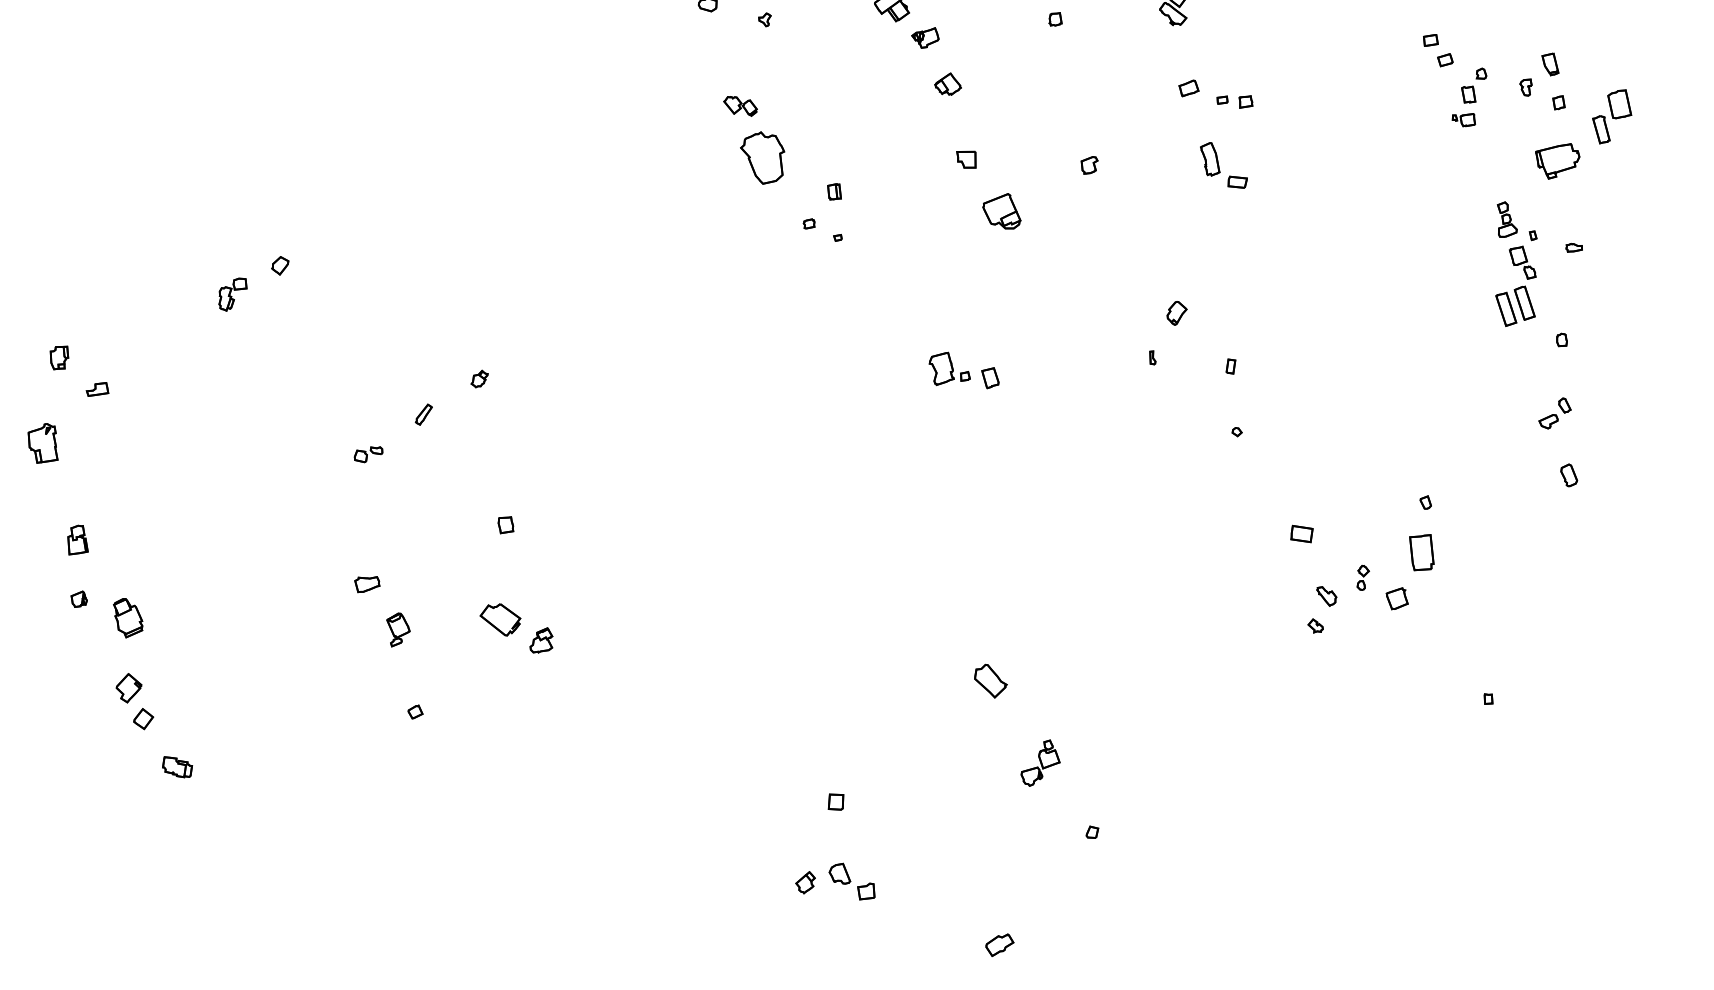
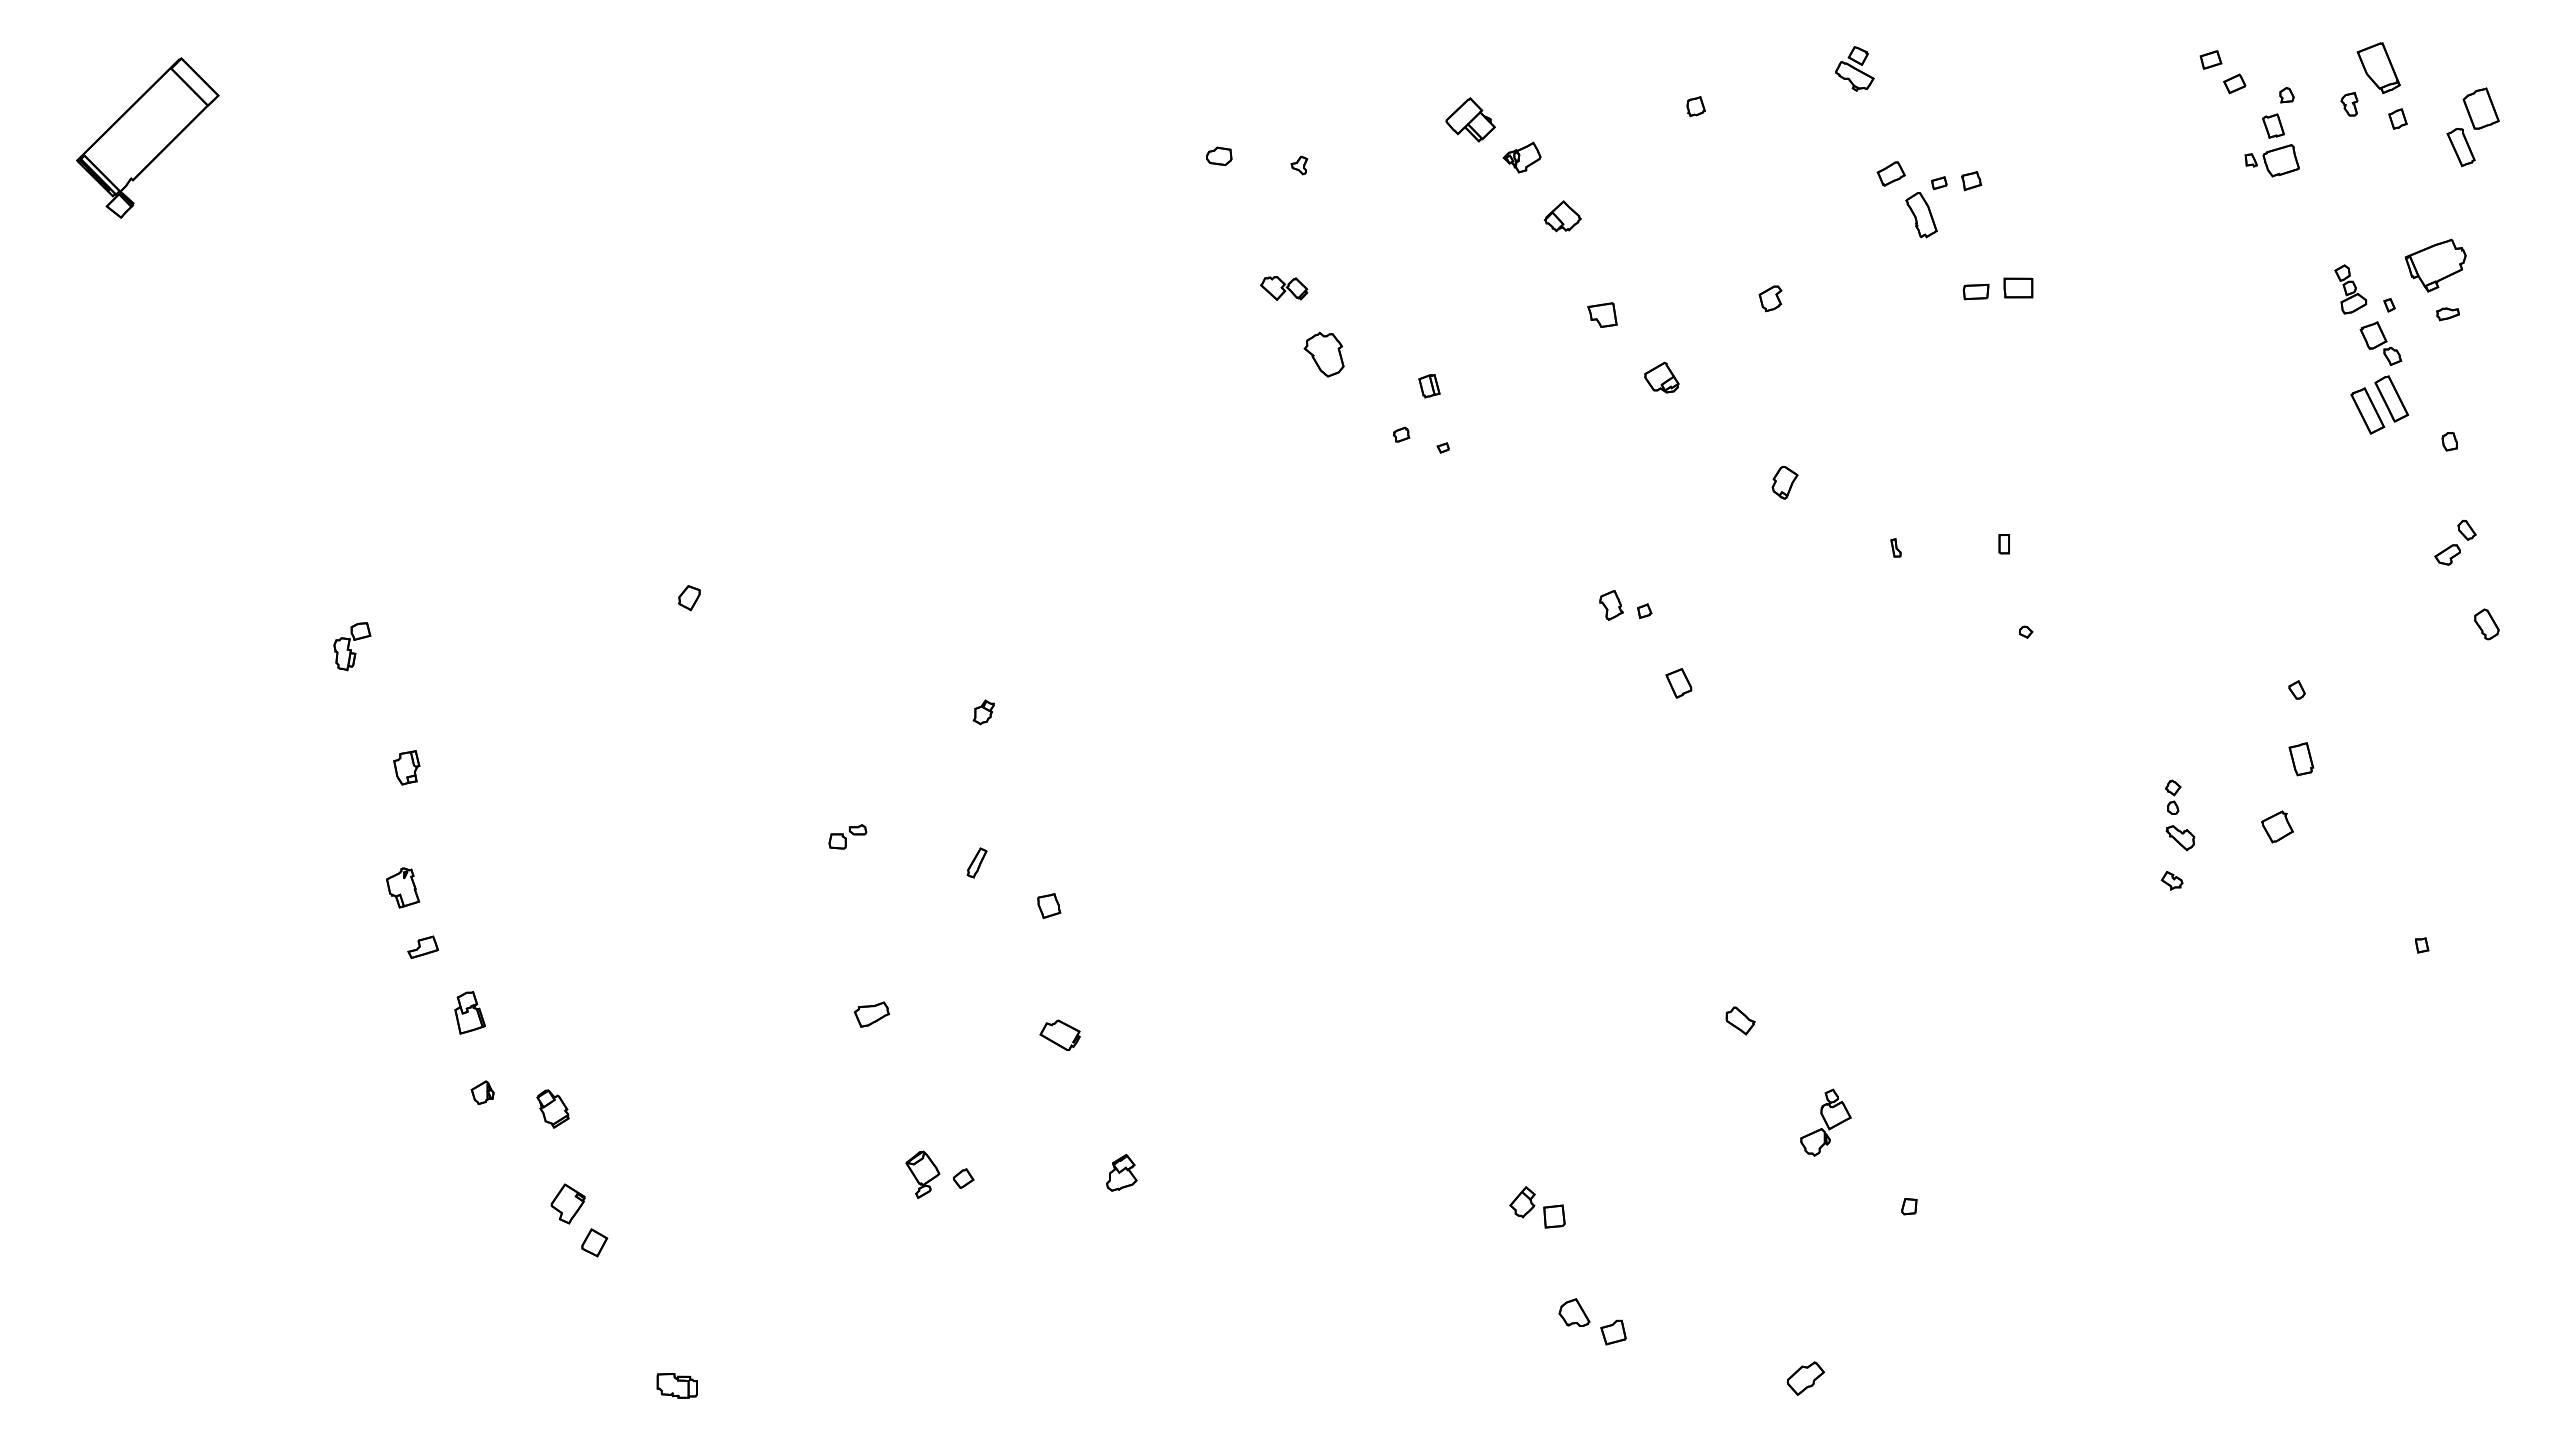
part: (1550, 64) -> (2378, 68), size x1.67
part: (1463, 119) -> (2271, 160), size x1.67
part: (761, 157) -> (1323, 354), size x0.62
part: (1210, 159) -> (1921, 215), moved
part: (1556, 160) -> (2435, 265), moved
part: (1002, 210) -> (1661, 377), size x0.62
part: (232, 294) -> (352, 646), moved
part: (1176, 313) -> (1784, 482), moved
part: (942, 368) -> (1611, 605), size x0.62
part: (989, 378) -> (1678, 683), moved
part: (97, 388) -> (422, 946), moved
part: (423, 414) -> (976, 862), moved
part: (43, 443) -> (403, 887), size x0.71
part: (1301, 533) -> (2018, 287), moved
part: (1421, 552) -> (2301, 759), size x0.62
part: (1362, 577) -> (2172, 796), moved
part: (127, 618) -> (552, 1108), size x0.71
part: (499, 618) -> (1059, 1034), size x0.71
part: (397, 630) -> (922, 1174), moved
part: (542, 640) -> (1121, 1172), moved
part: (990, 680) -> (1740, 1020), size x0.62
part: (176, 767) -> (676, 1385), moved
part: (805, 882) -> (1522, 1202), moved

